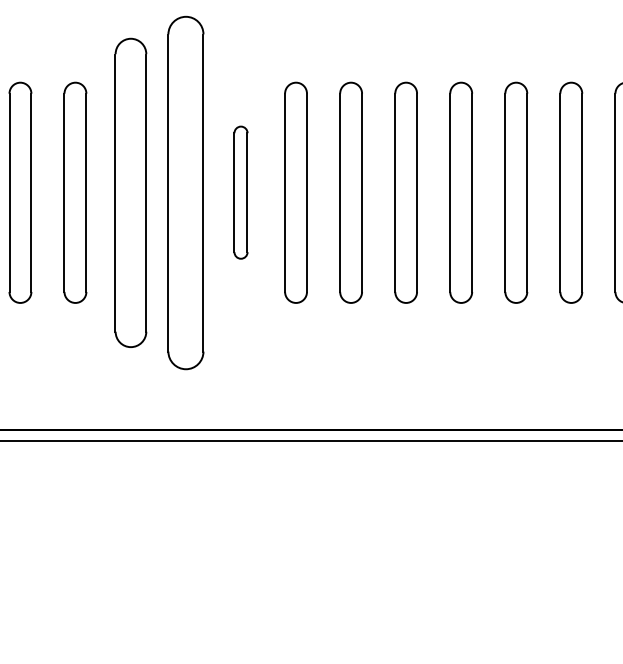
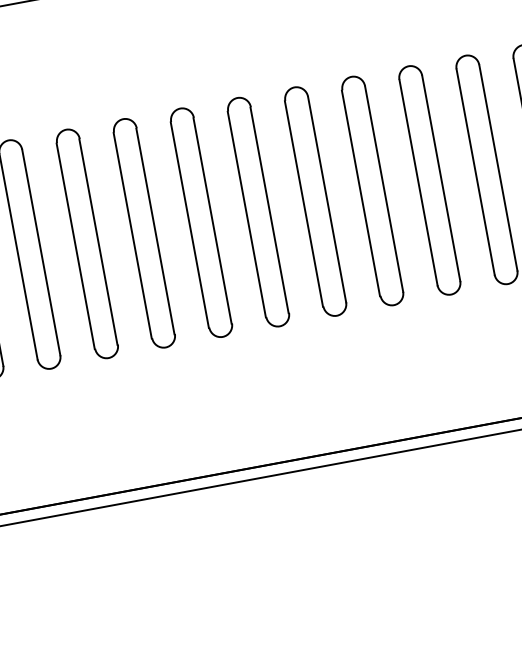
part: (130, 192) -> (86, 243), size x0.71
part: (185, 192) -> (143, 233), size x0.62
part: (240, 192) -> (200, 222), size x1.67

